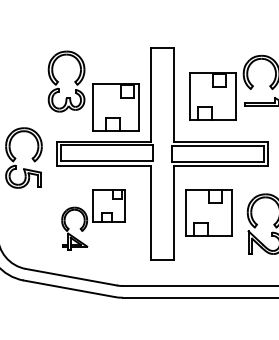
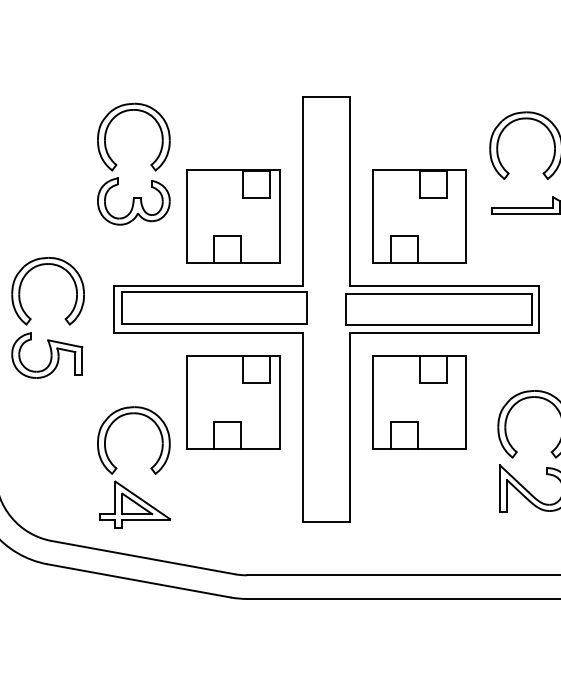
part: (212, 96) -> (419, 216), moved
part: (208, 212) -> (419, 401), moved
part: (93, 219) -> (187, 441), size x1.43

